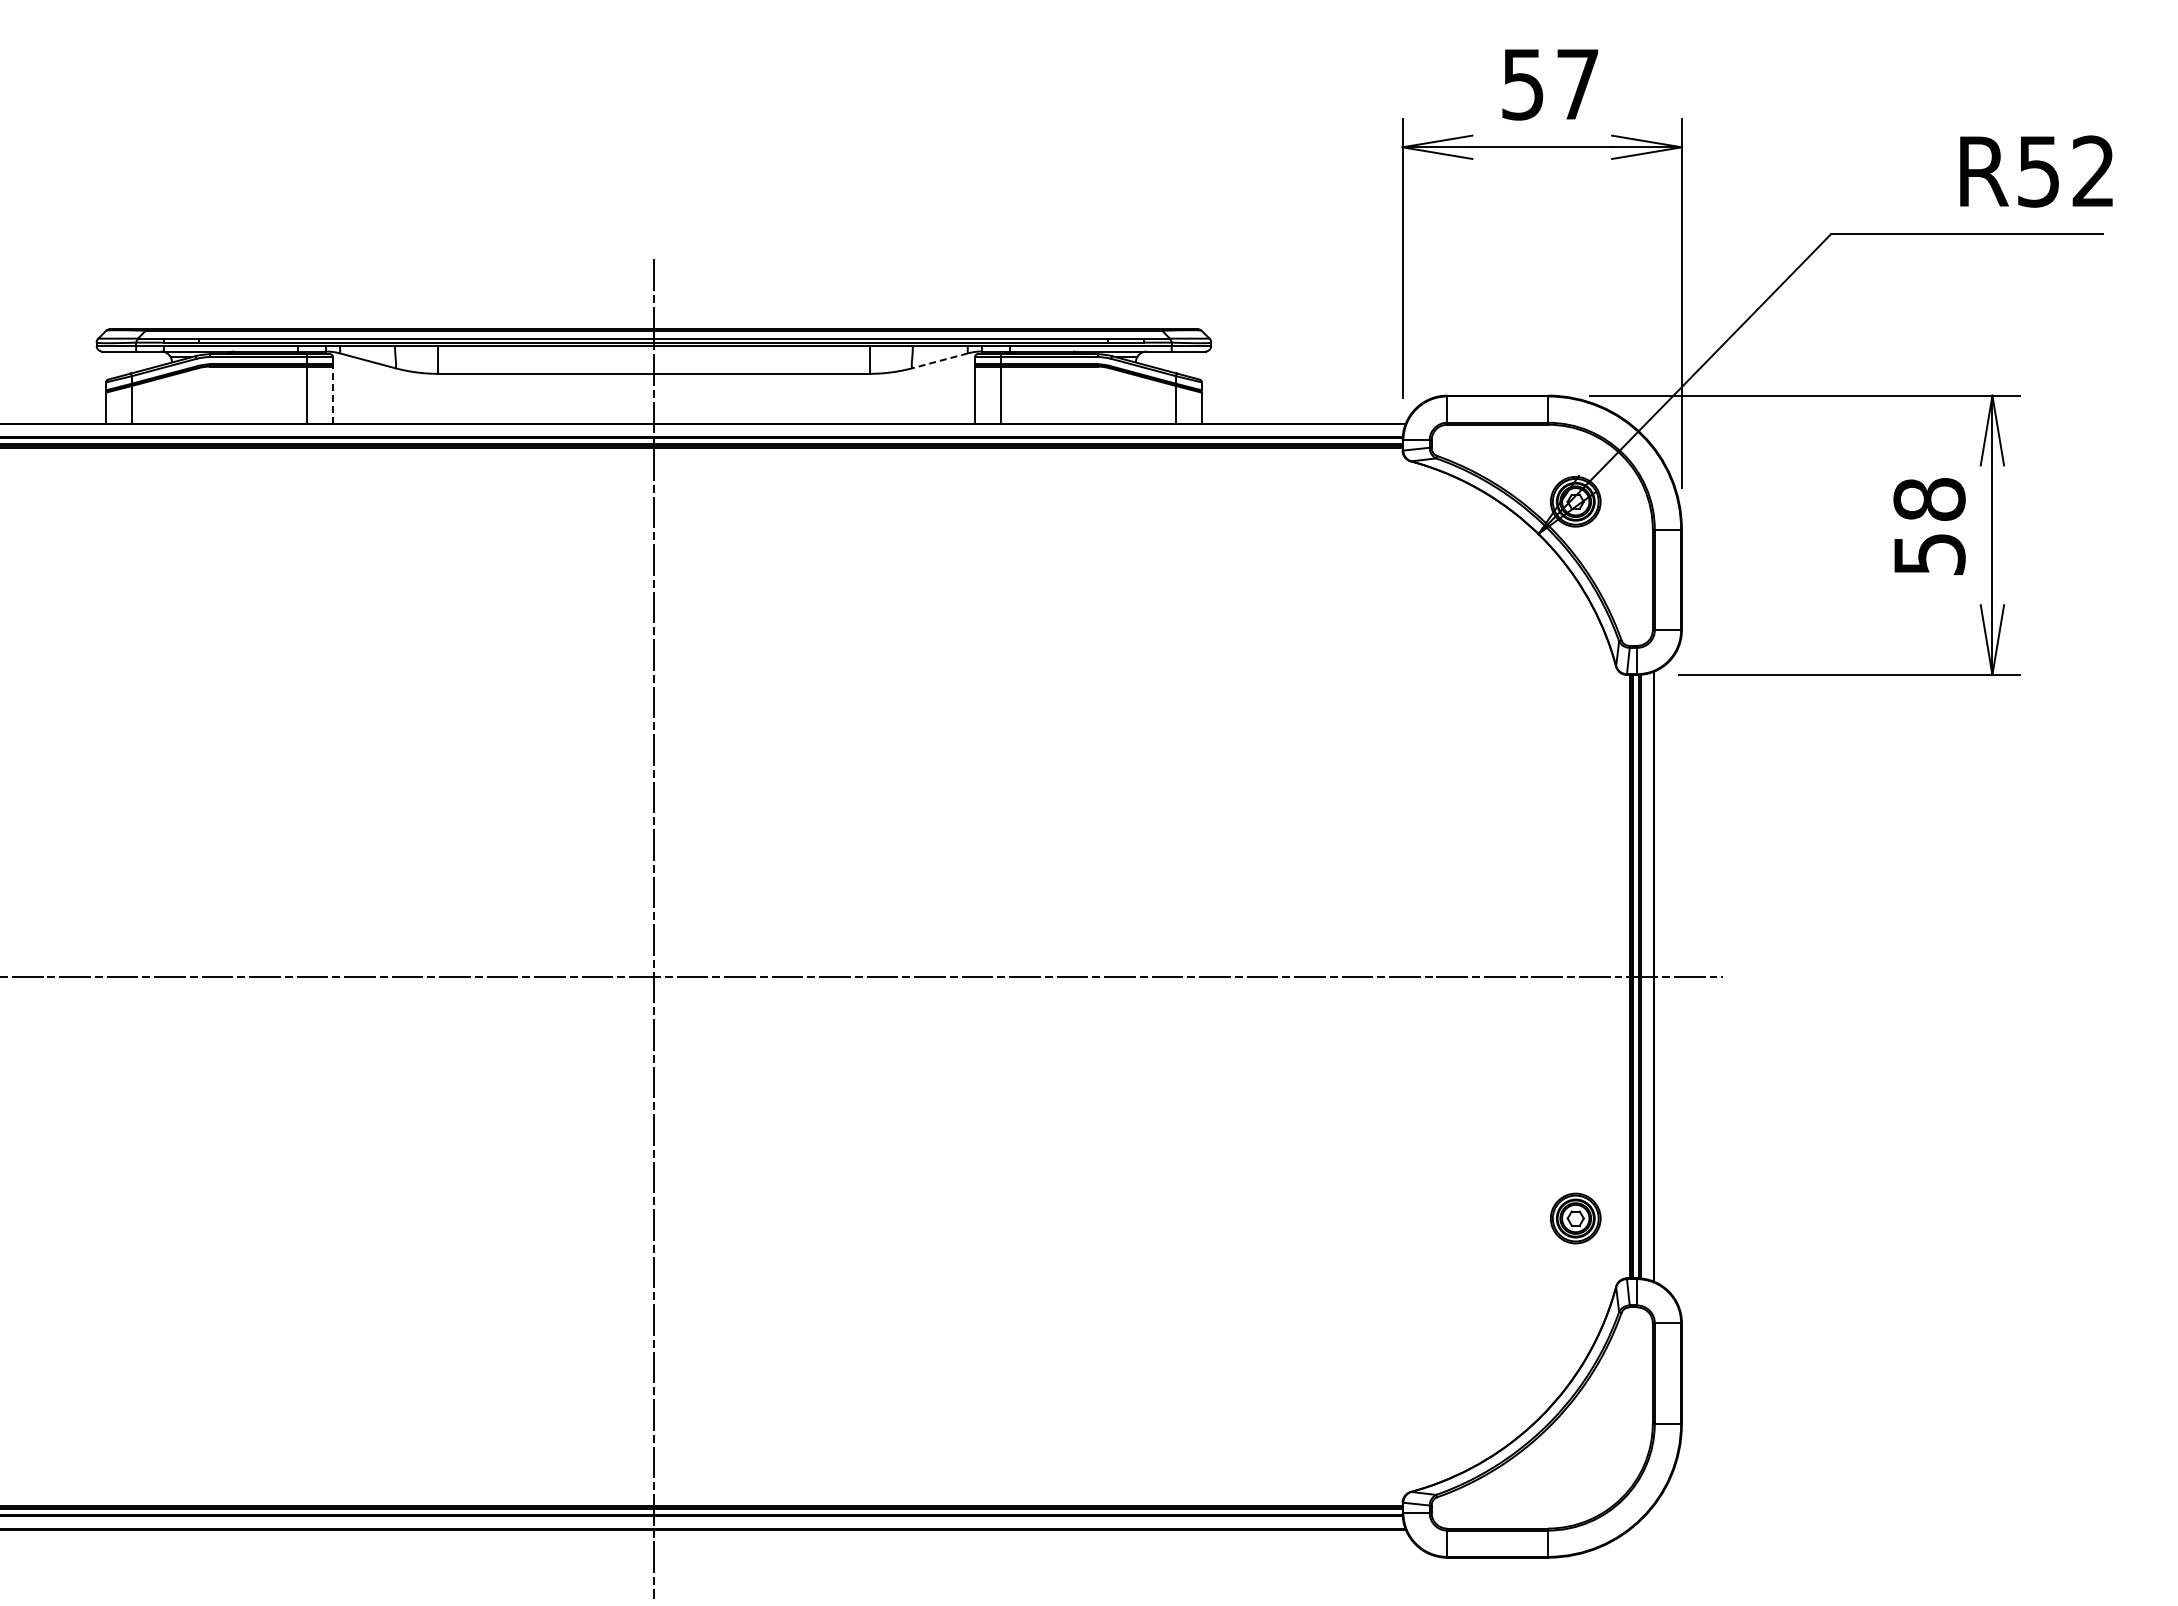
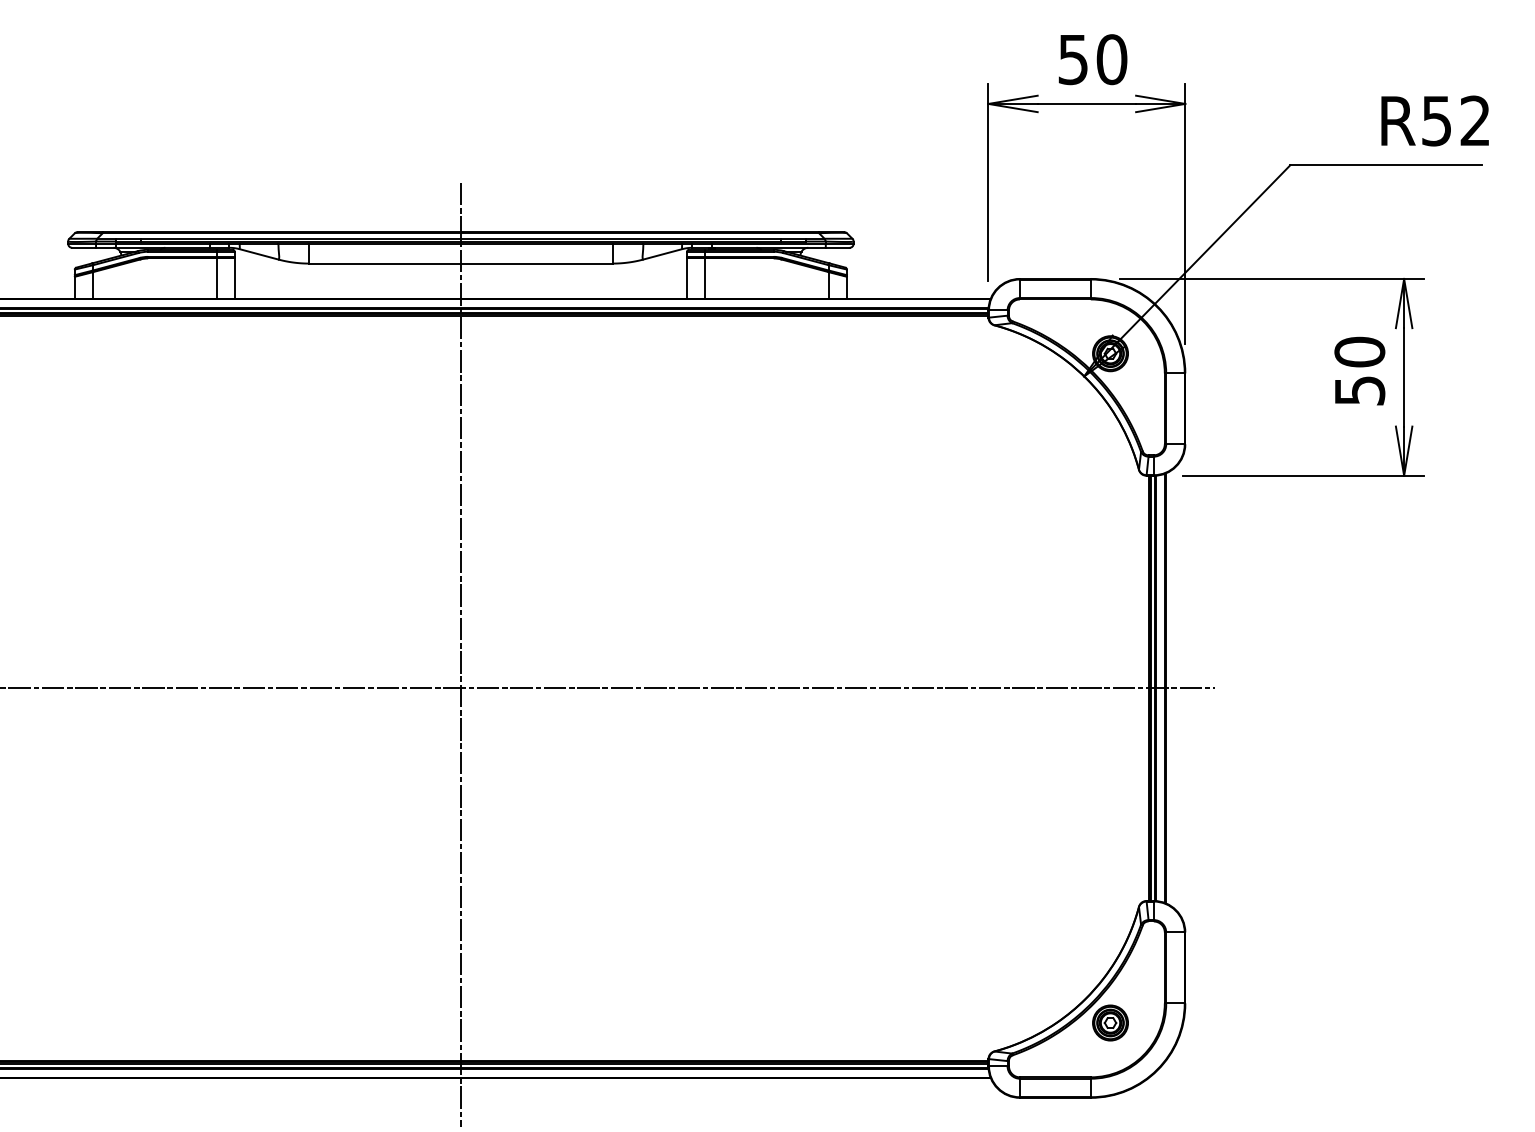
text: (1577, 84) -> (1111, 59), 57 -> 50
line: (939, 360) -> (662, 254), dashed -> solid
line: (332, 394) -> (234, 278), dashed -> solid
text: (1929, 499) -> (1359, 352), 58 -> 50
part: (1575, 1218) -> (1110, 1022), moved

